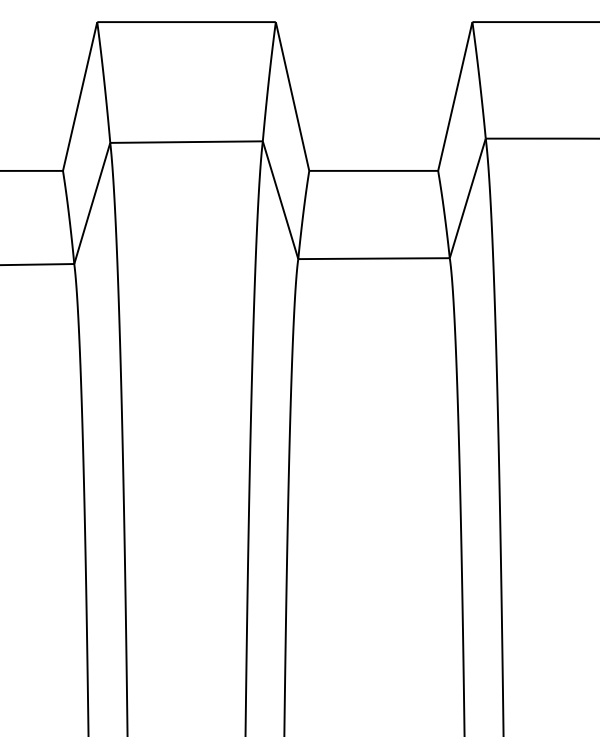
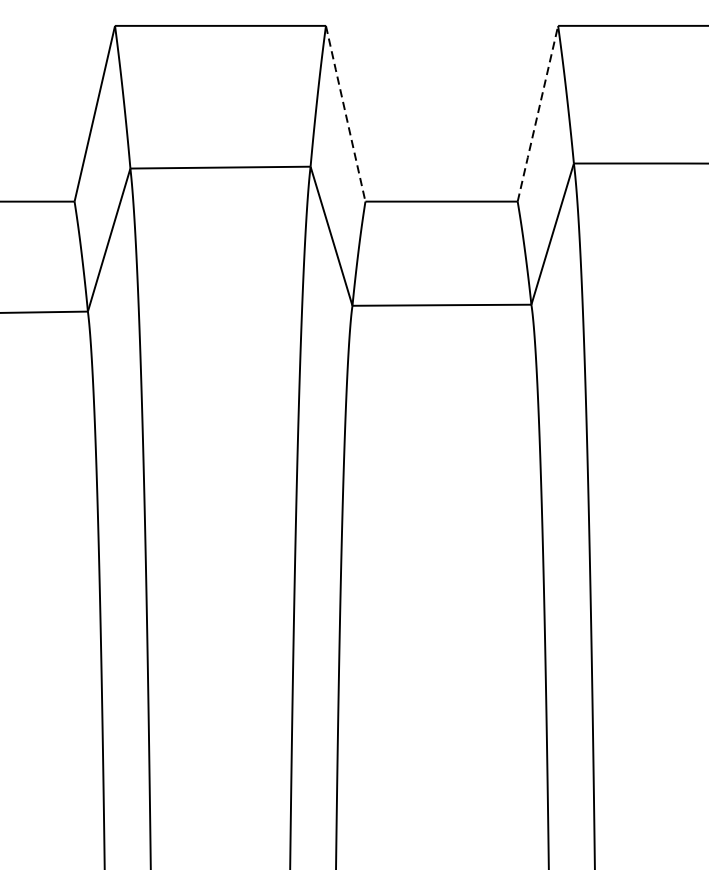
line: (292, 96) -> (345, 113), solid -> dashed
line: (455, 96) -> (538, 113), solid -> dashed

